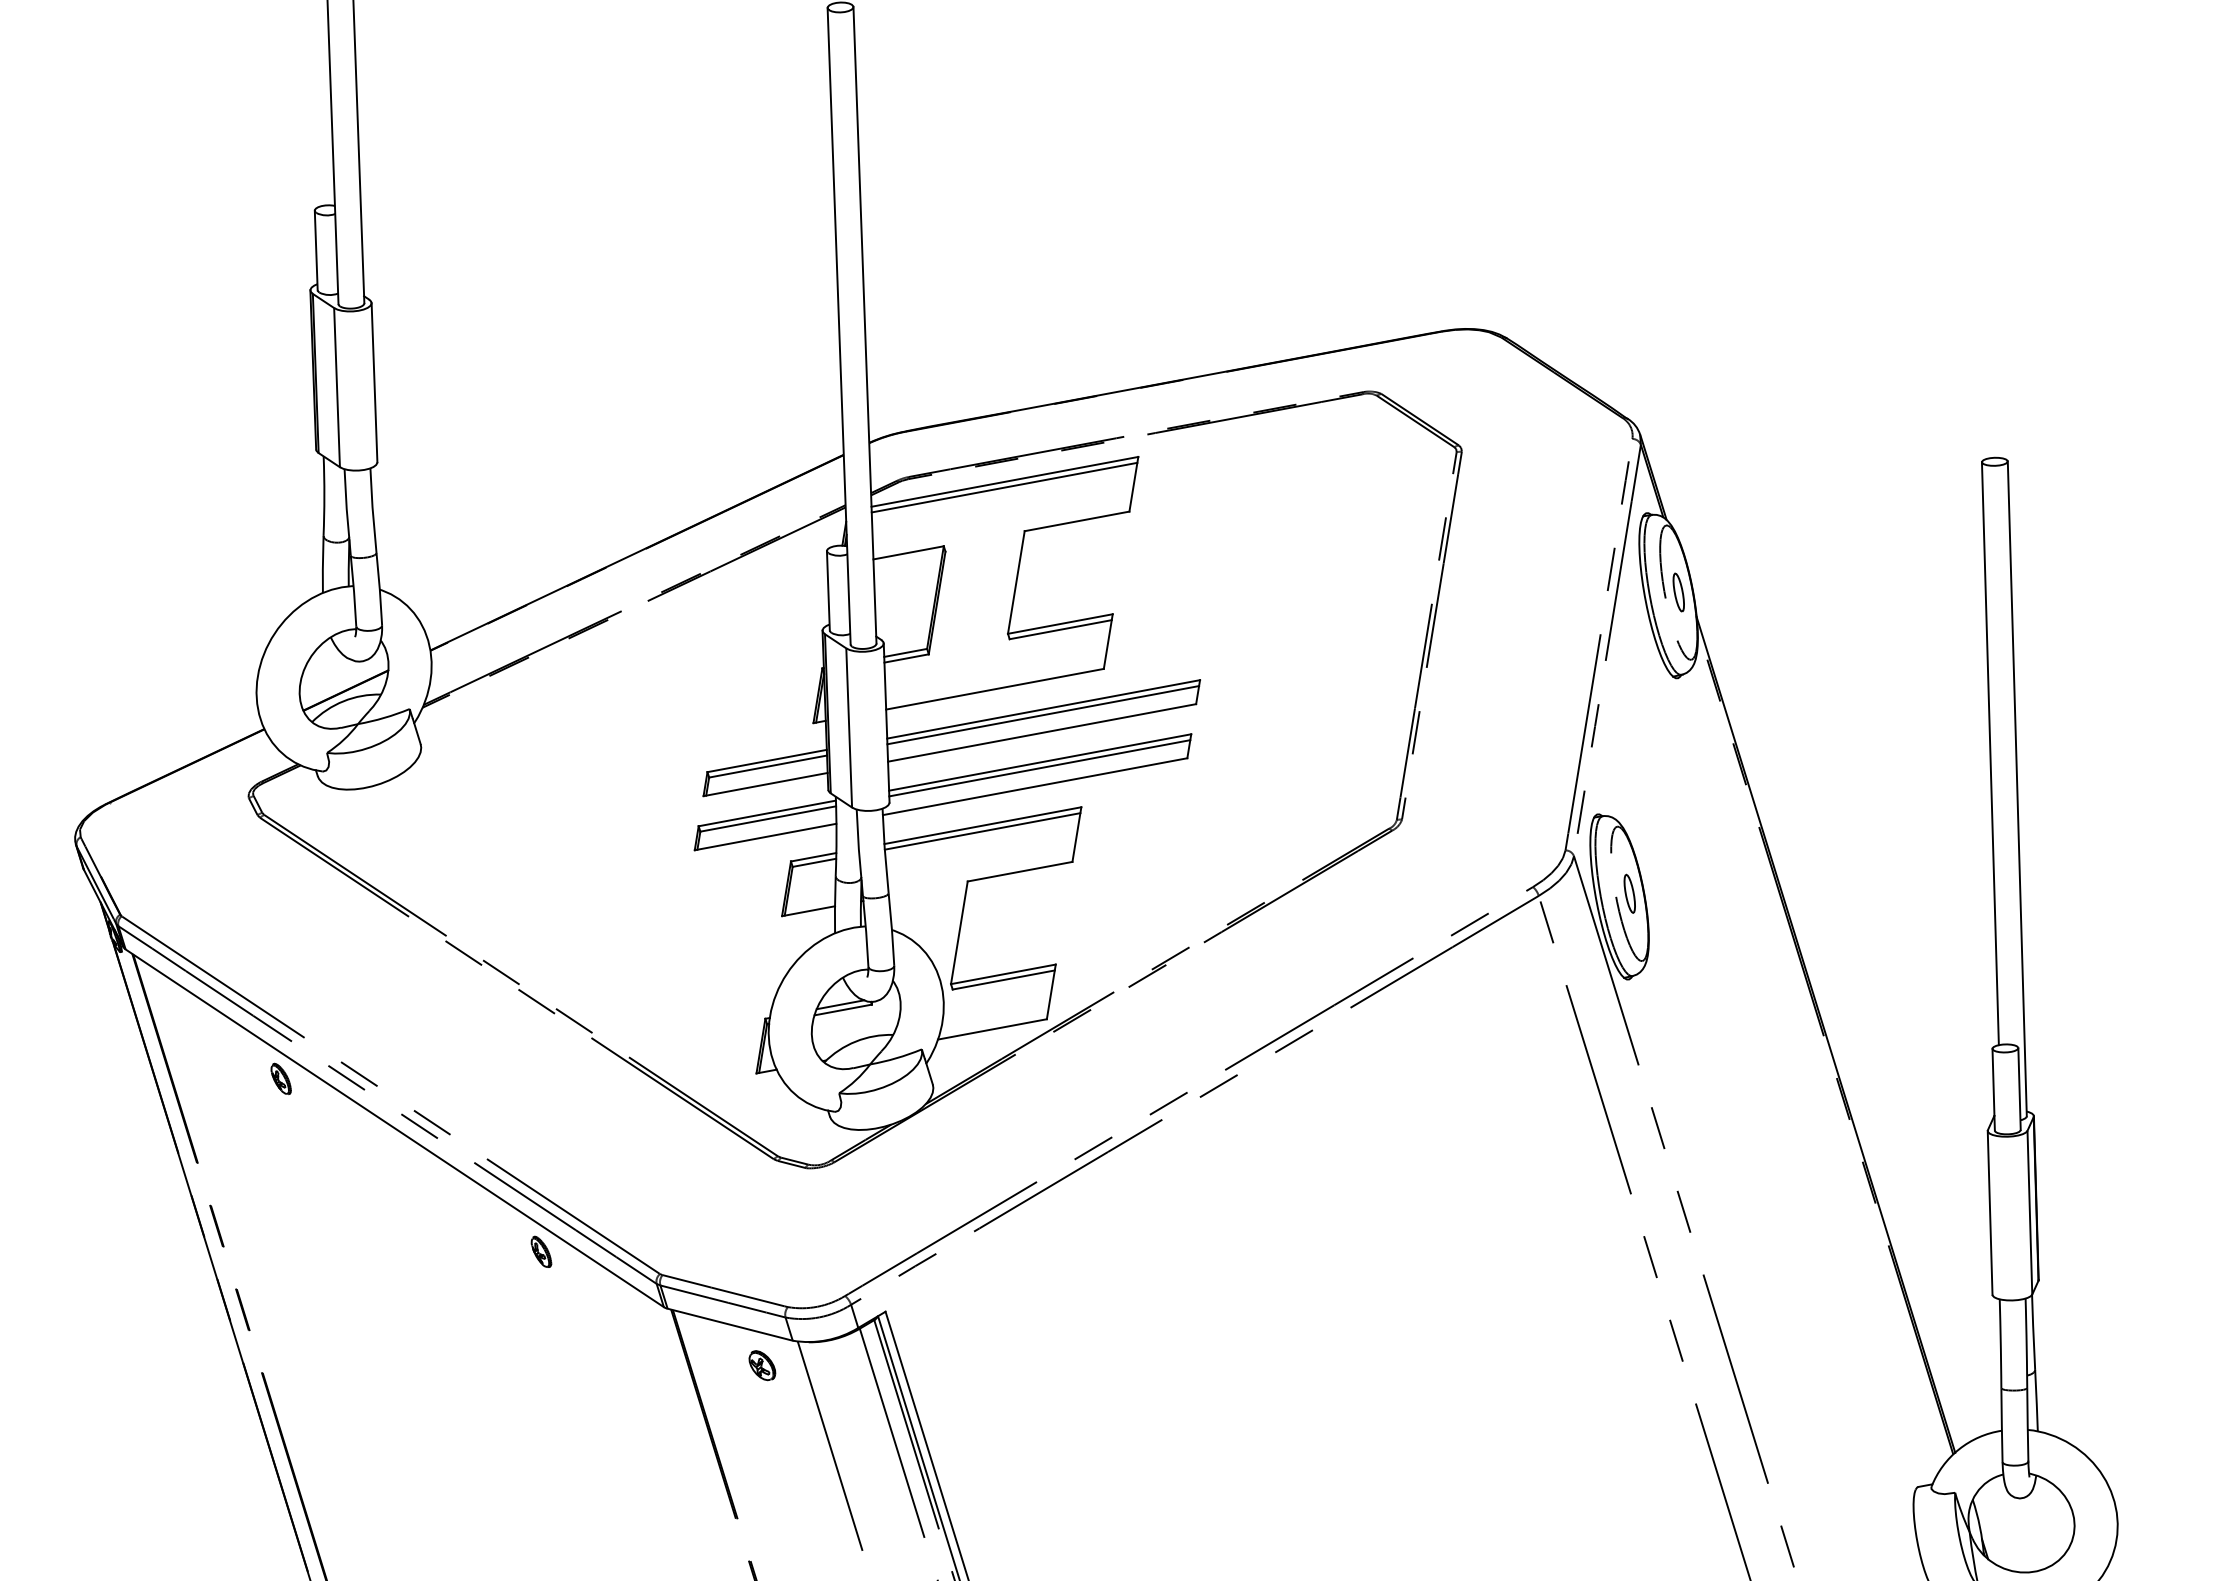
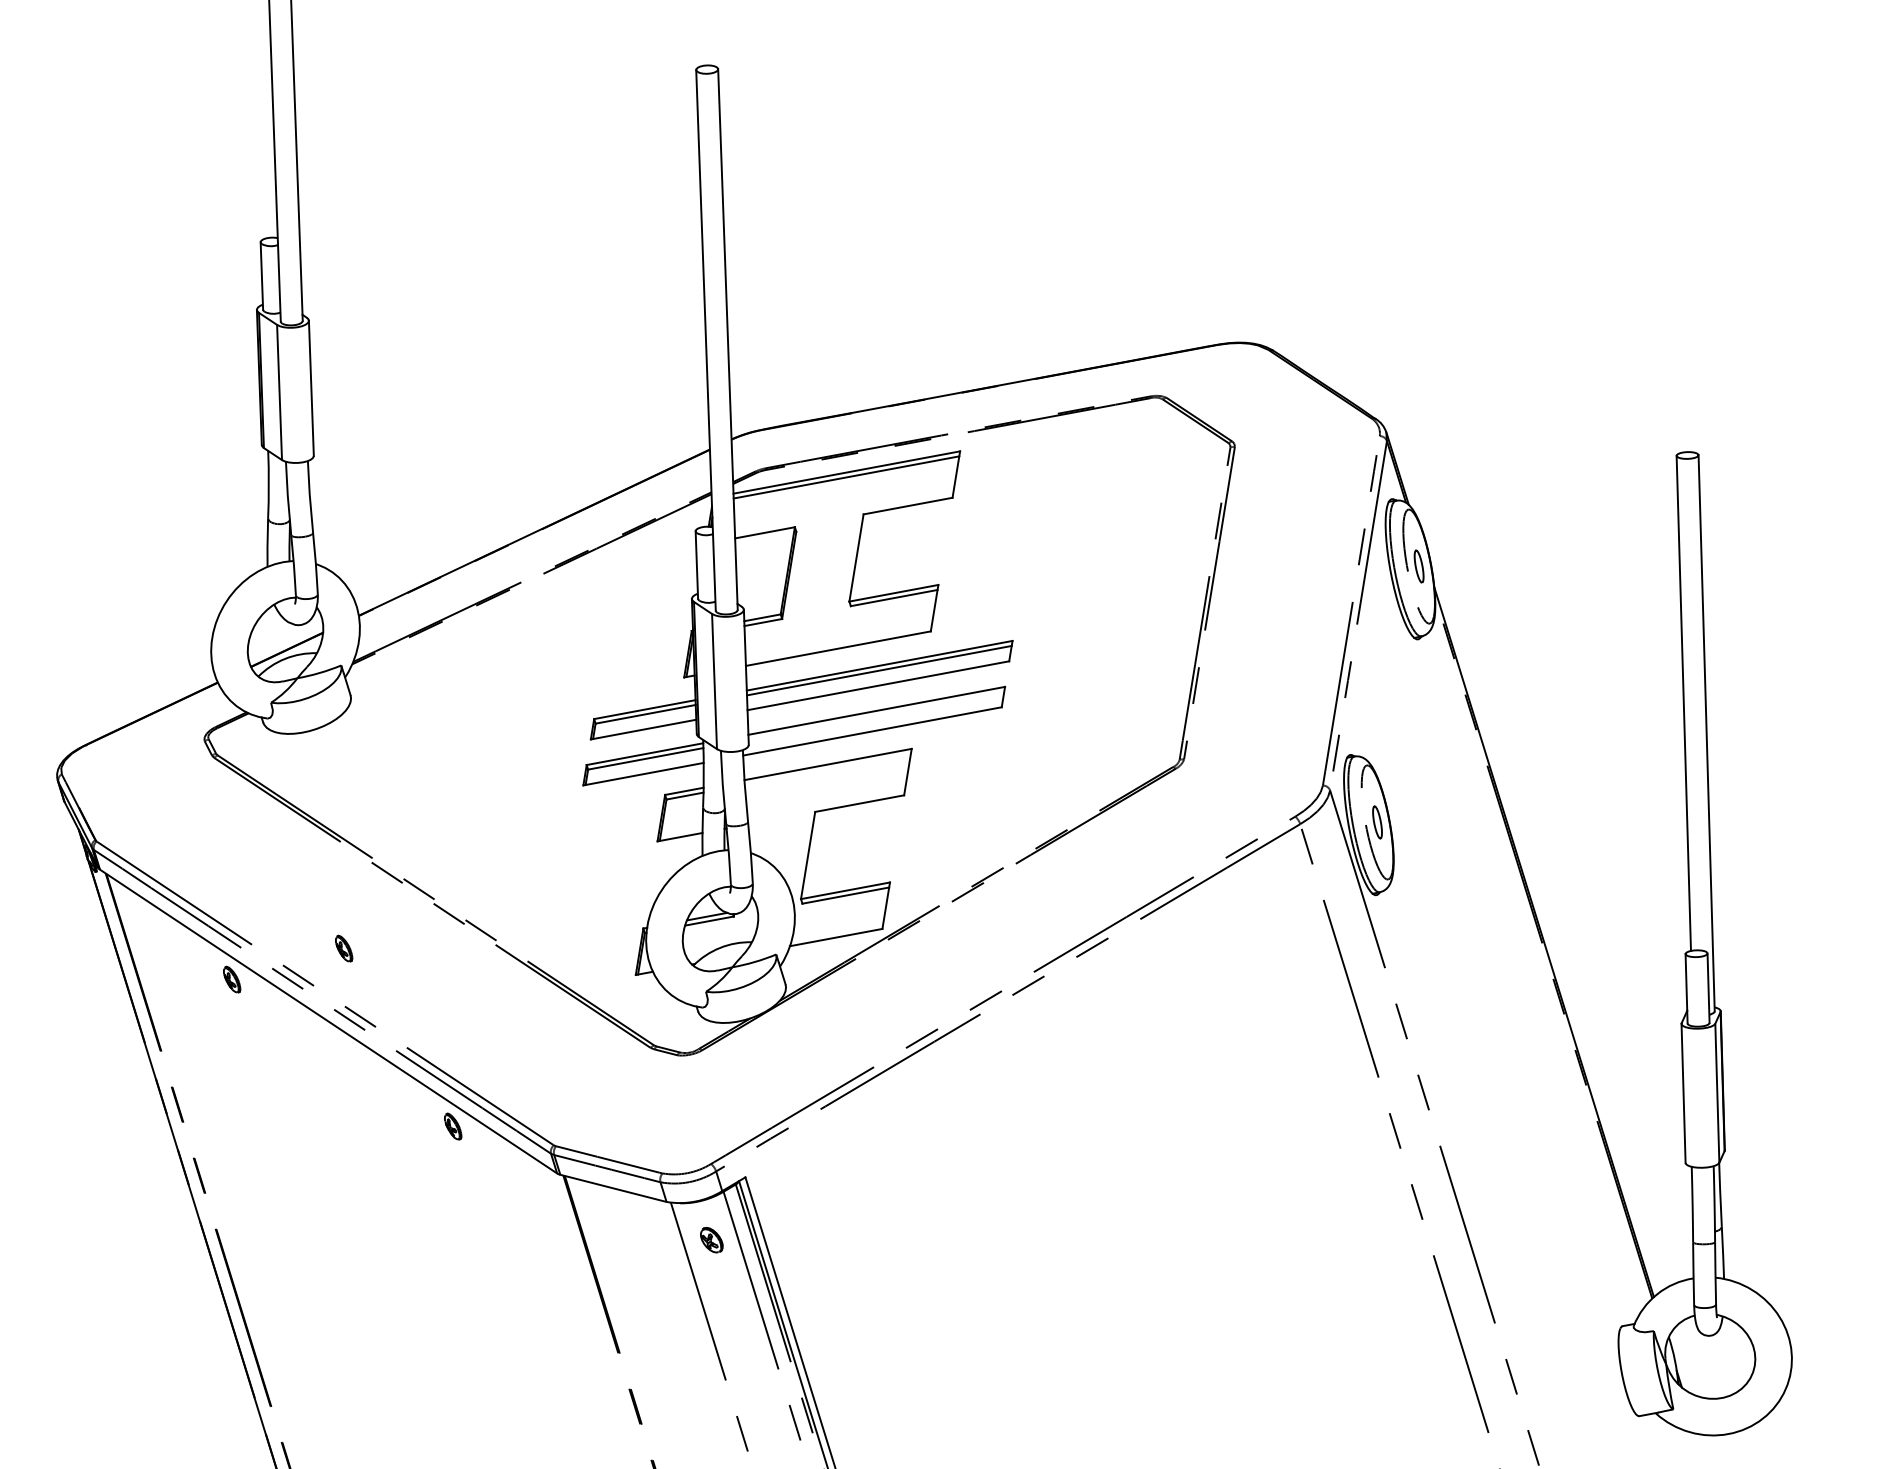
line: (1039, 767) -> (876, 715), removed
line: (982, 830) -> (827, 768), removed
part: (413, 1042) -> (344, 948), added
part: (762, 1366) -> (711, 1240), moved

